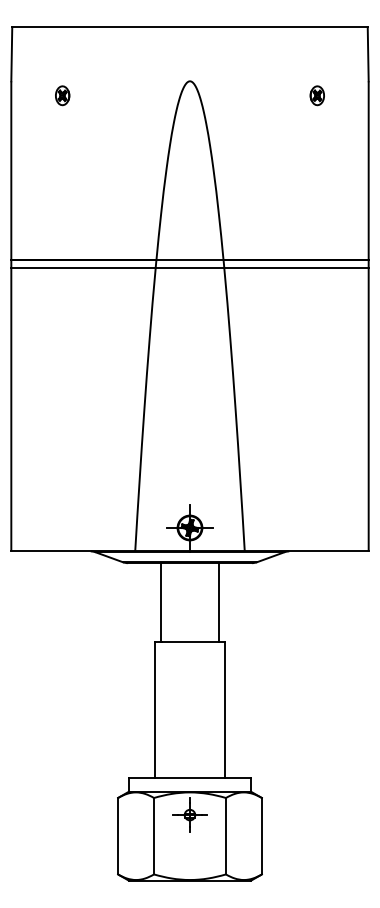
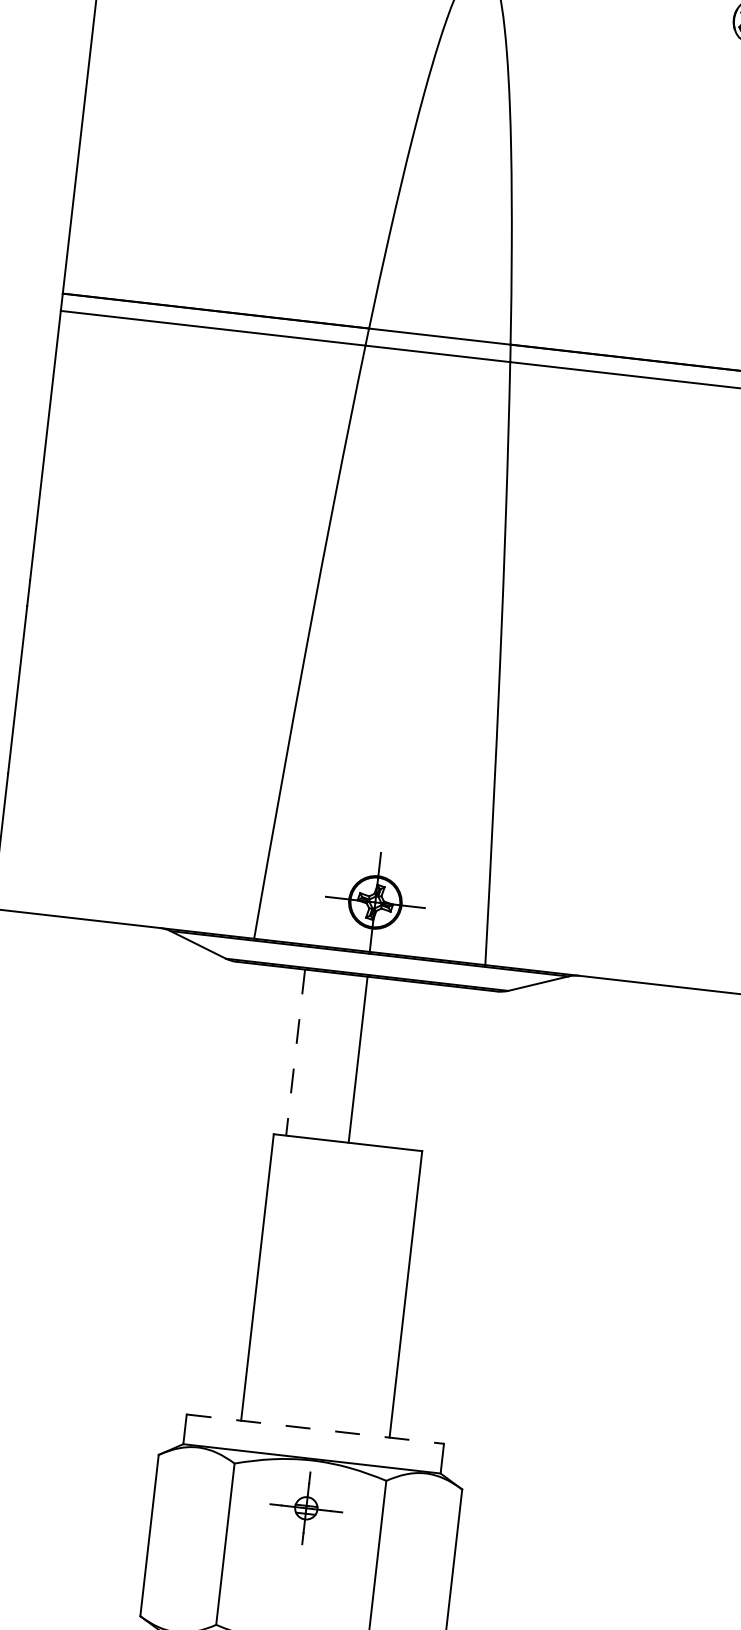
line: (219, 602) -> (358, 1059), moved
line: (160, 603) -> (294, 1054), solid -> dashed
line: (189, 777) -> (314, 1428), solid -> dashed

